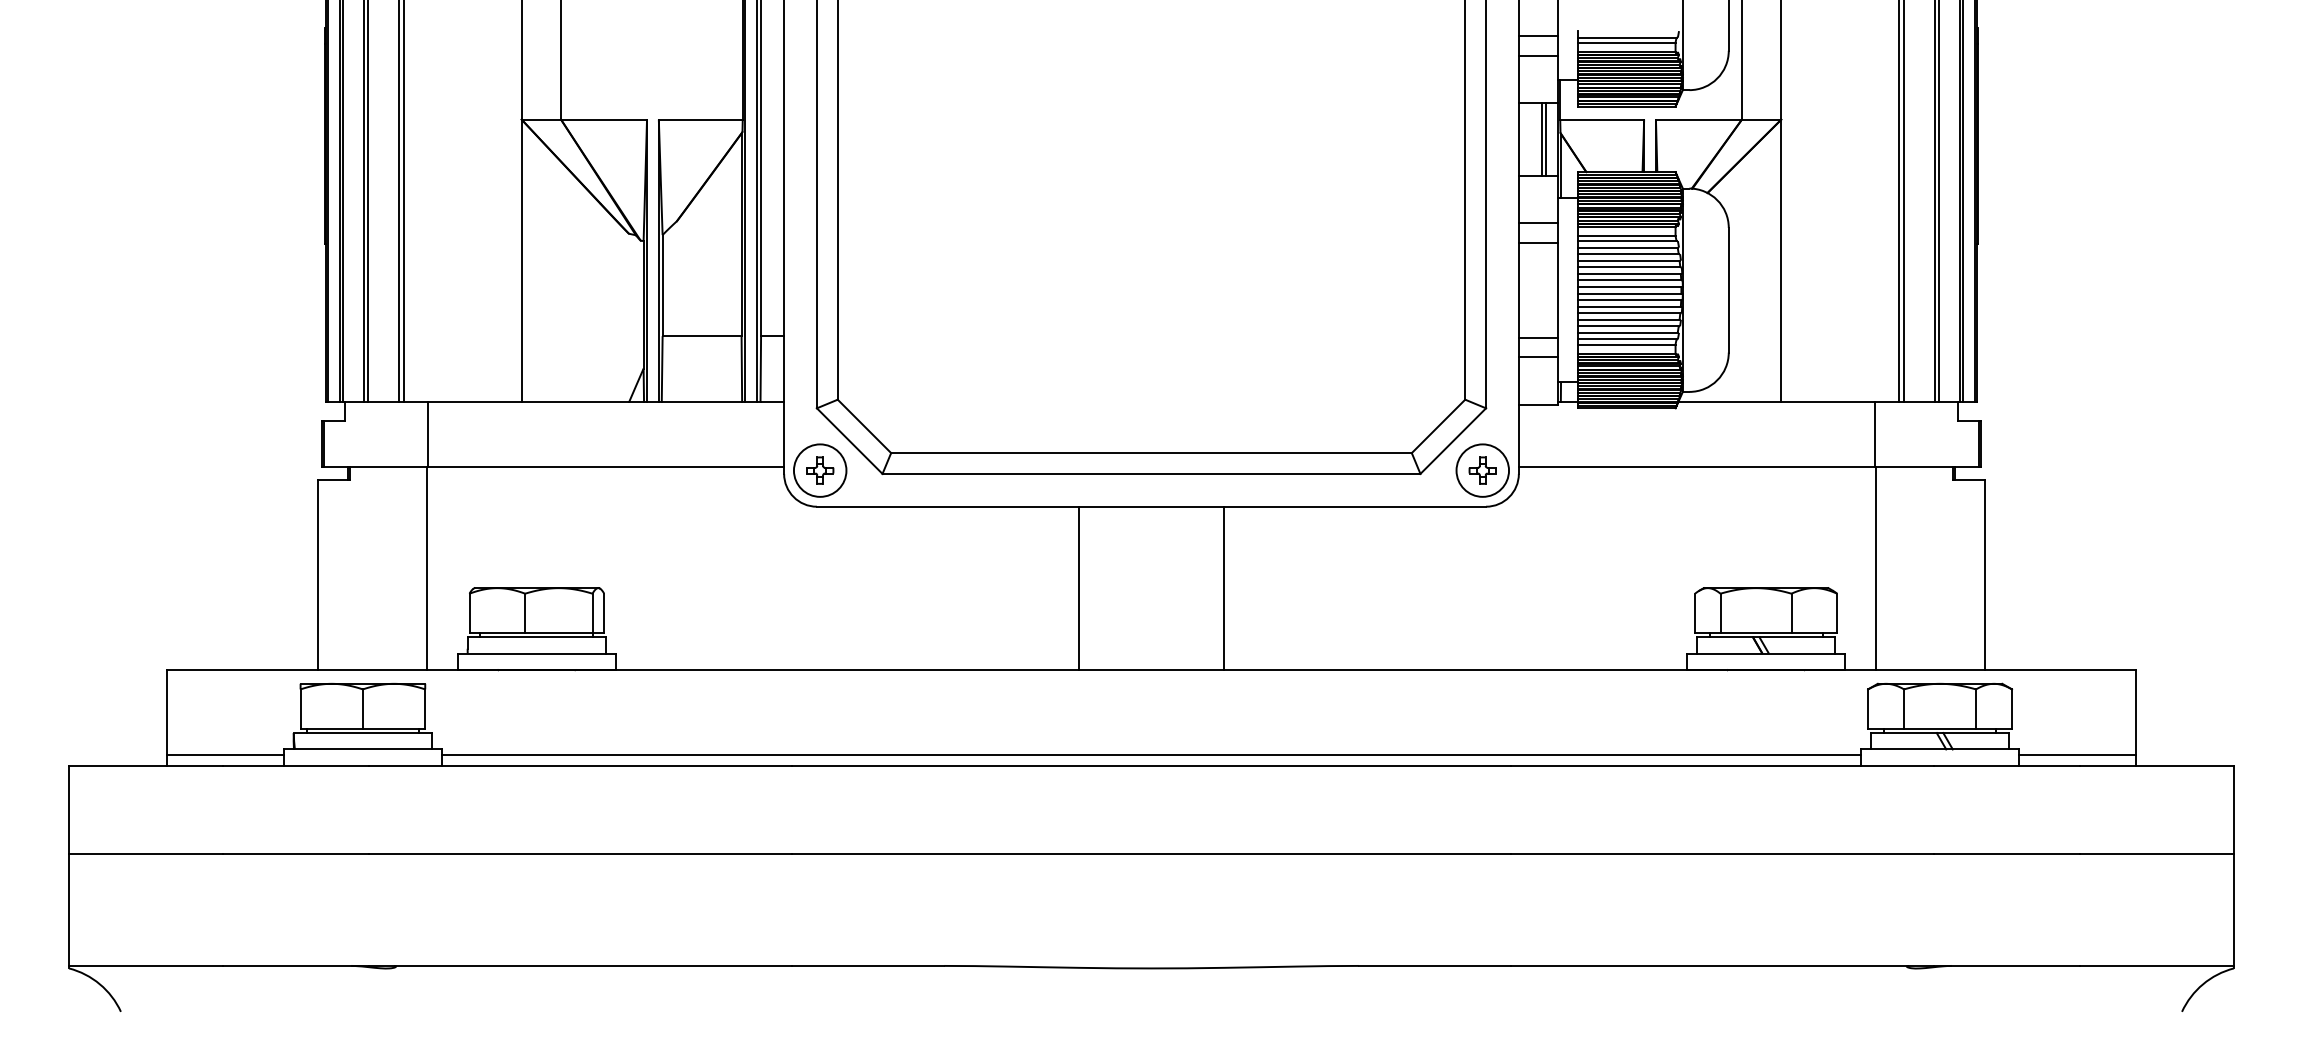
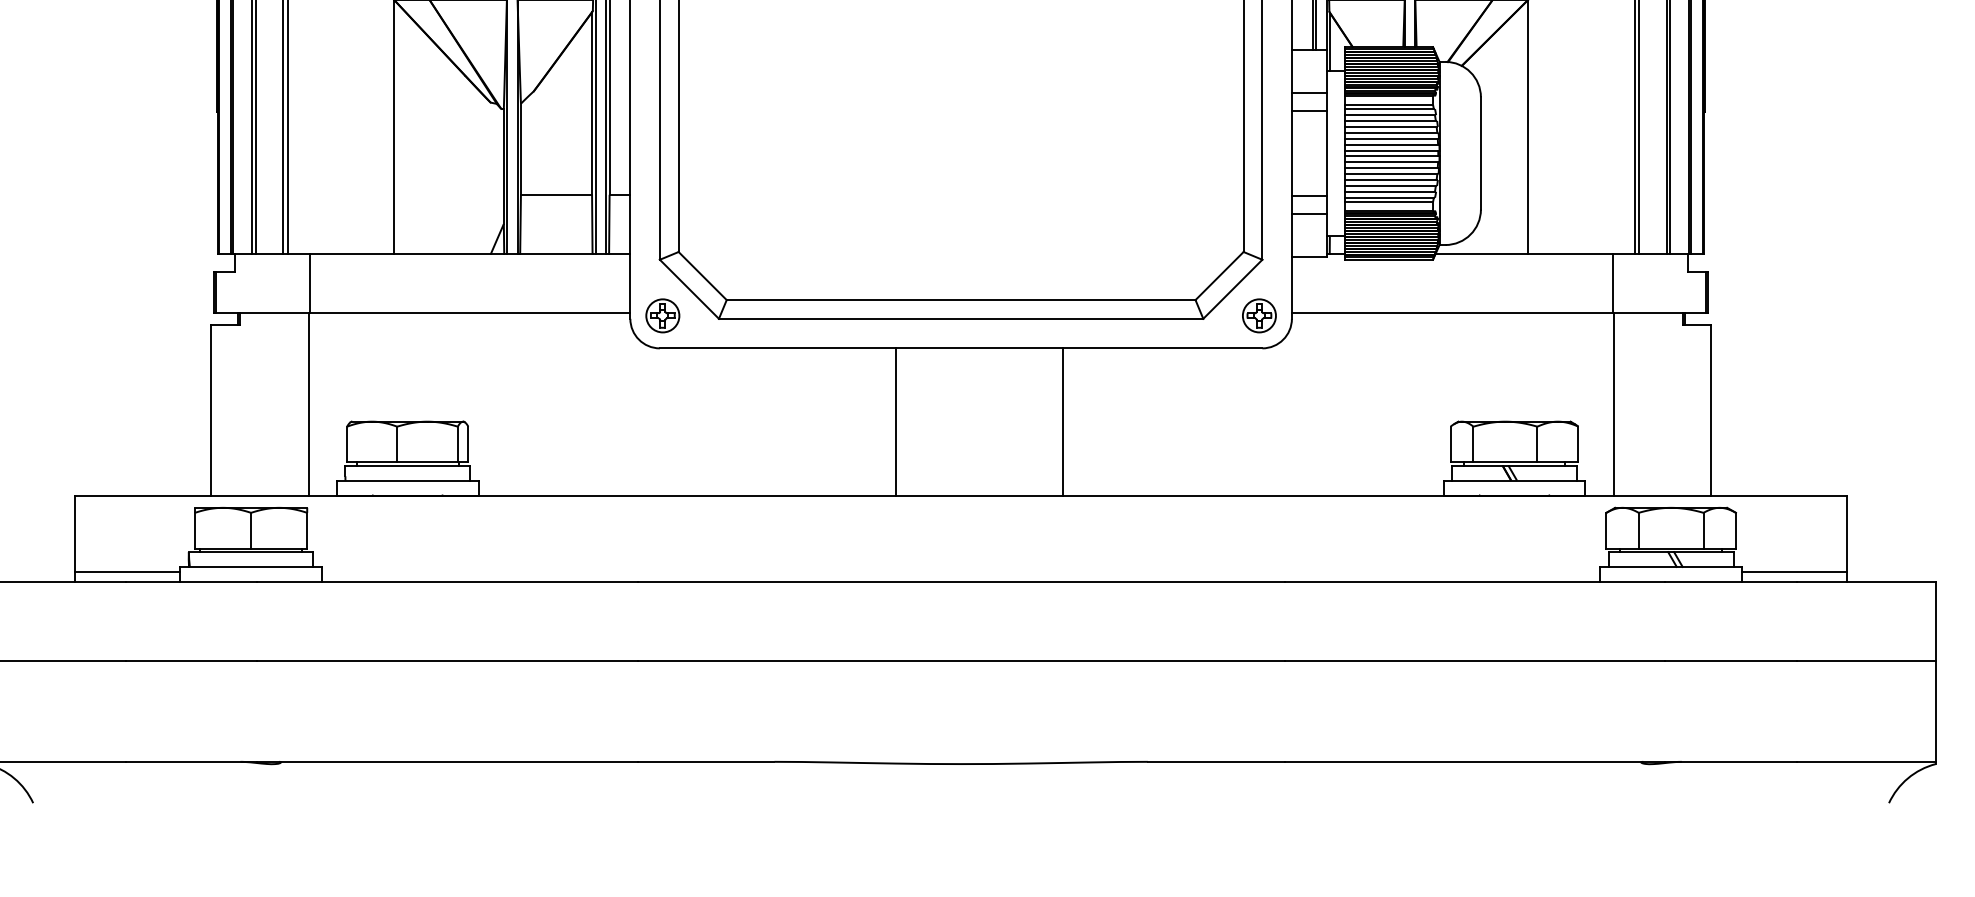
circle: (819, 470) -> (662, 315), size x0.7
circle: (1482, 470) -> (1259, 315), size x0.7
line: (1223, 588) -> (1062, 422), moved
line: (1151, 755) -> (961, 572), removed

